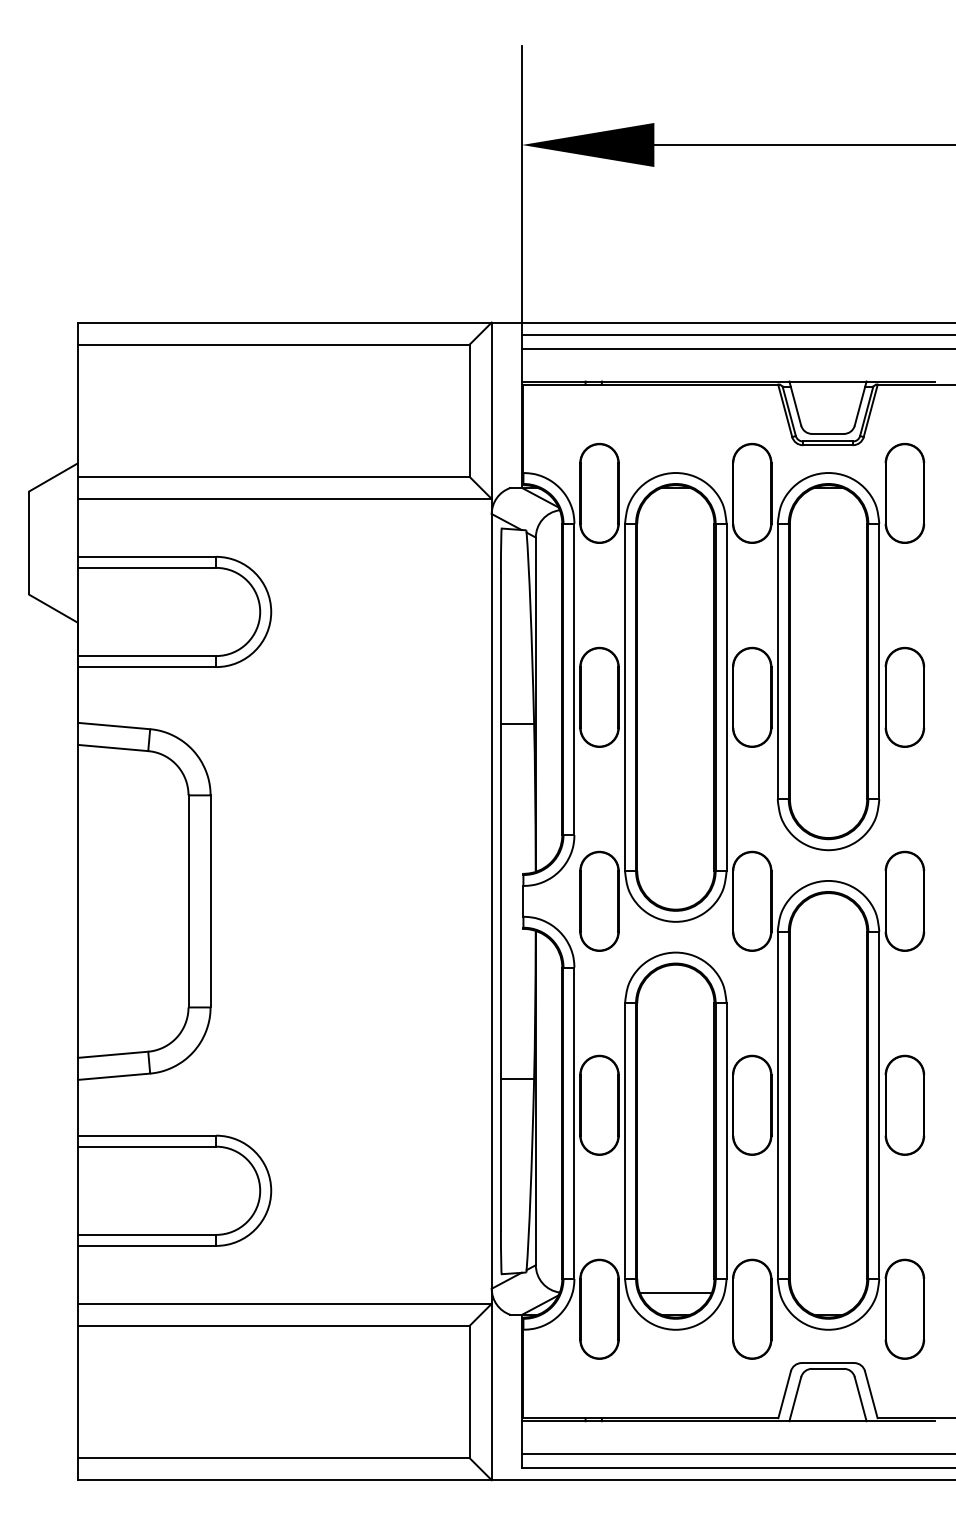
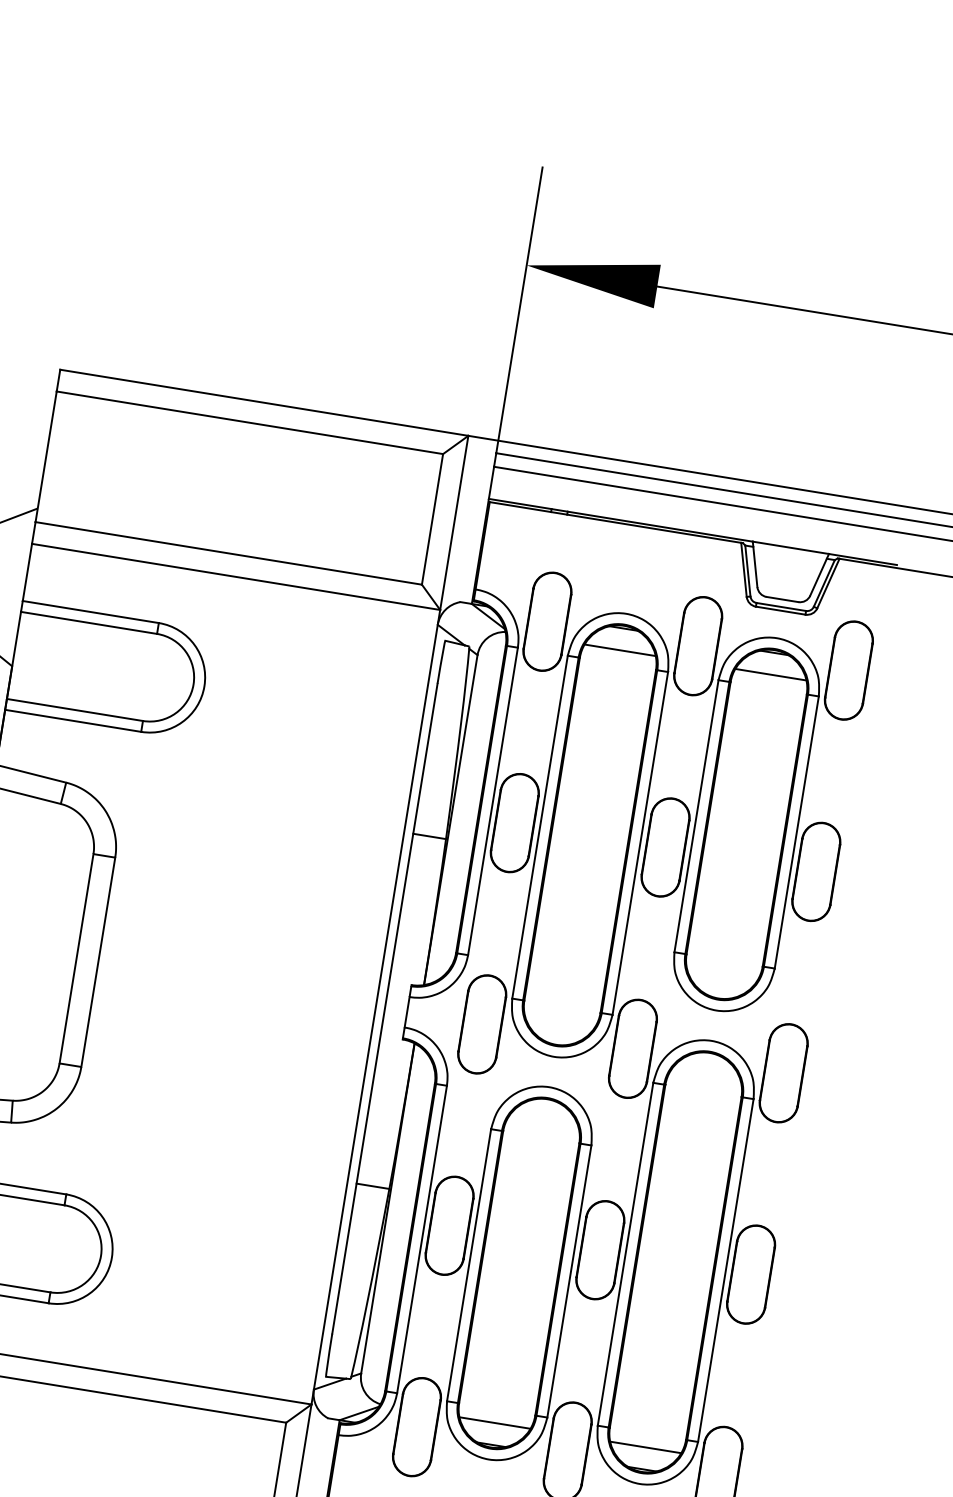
line: (675, 509) -> (619, 649), added
line: (828, 509) -> (770, 674), added
line: (828, 1292) -> (645, 1447), added

